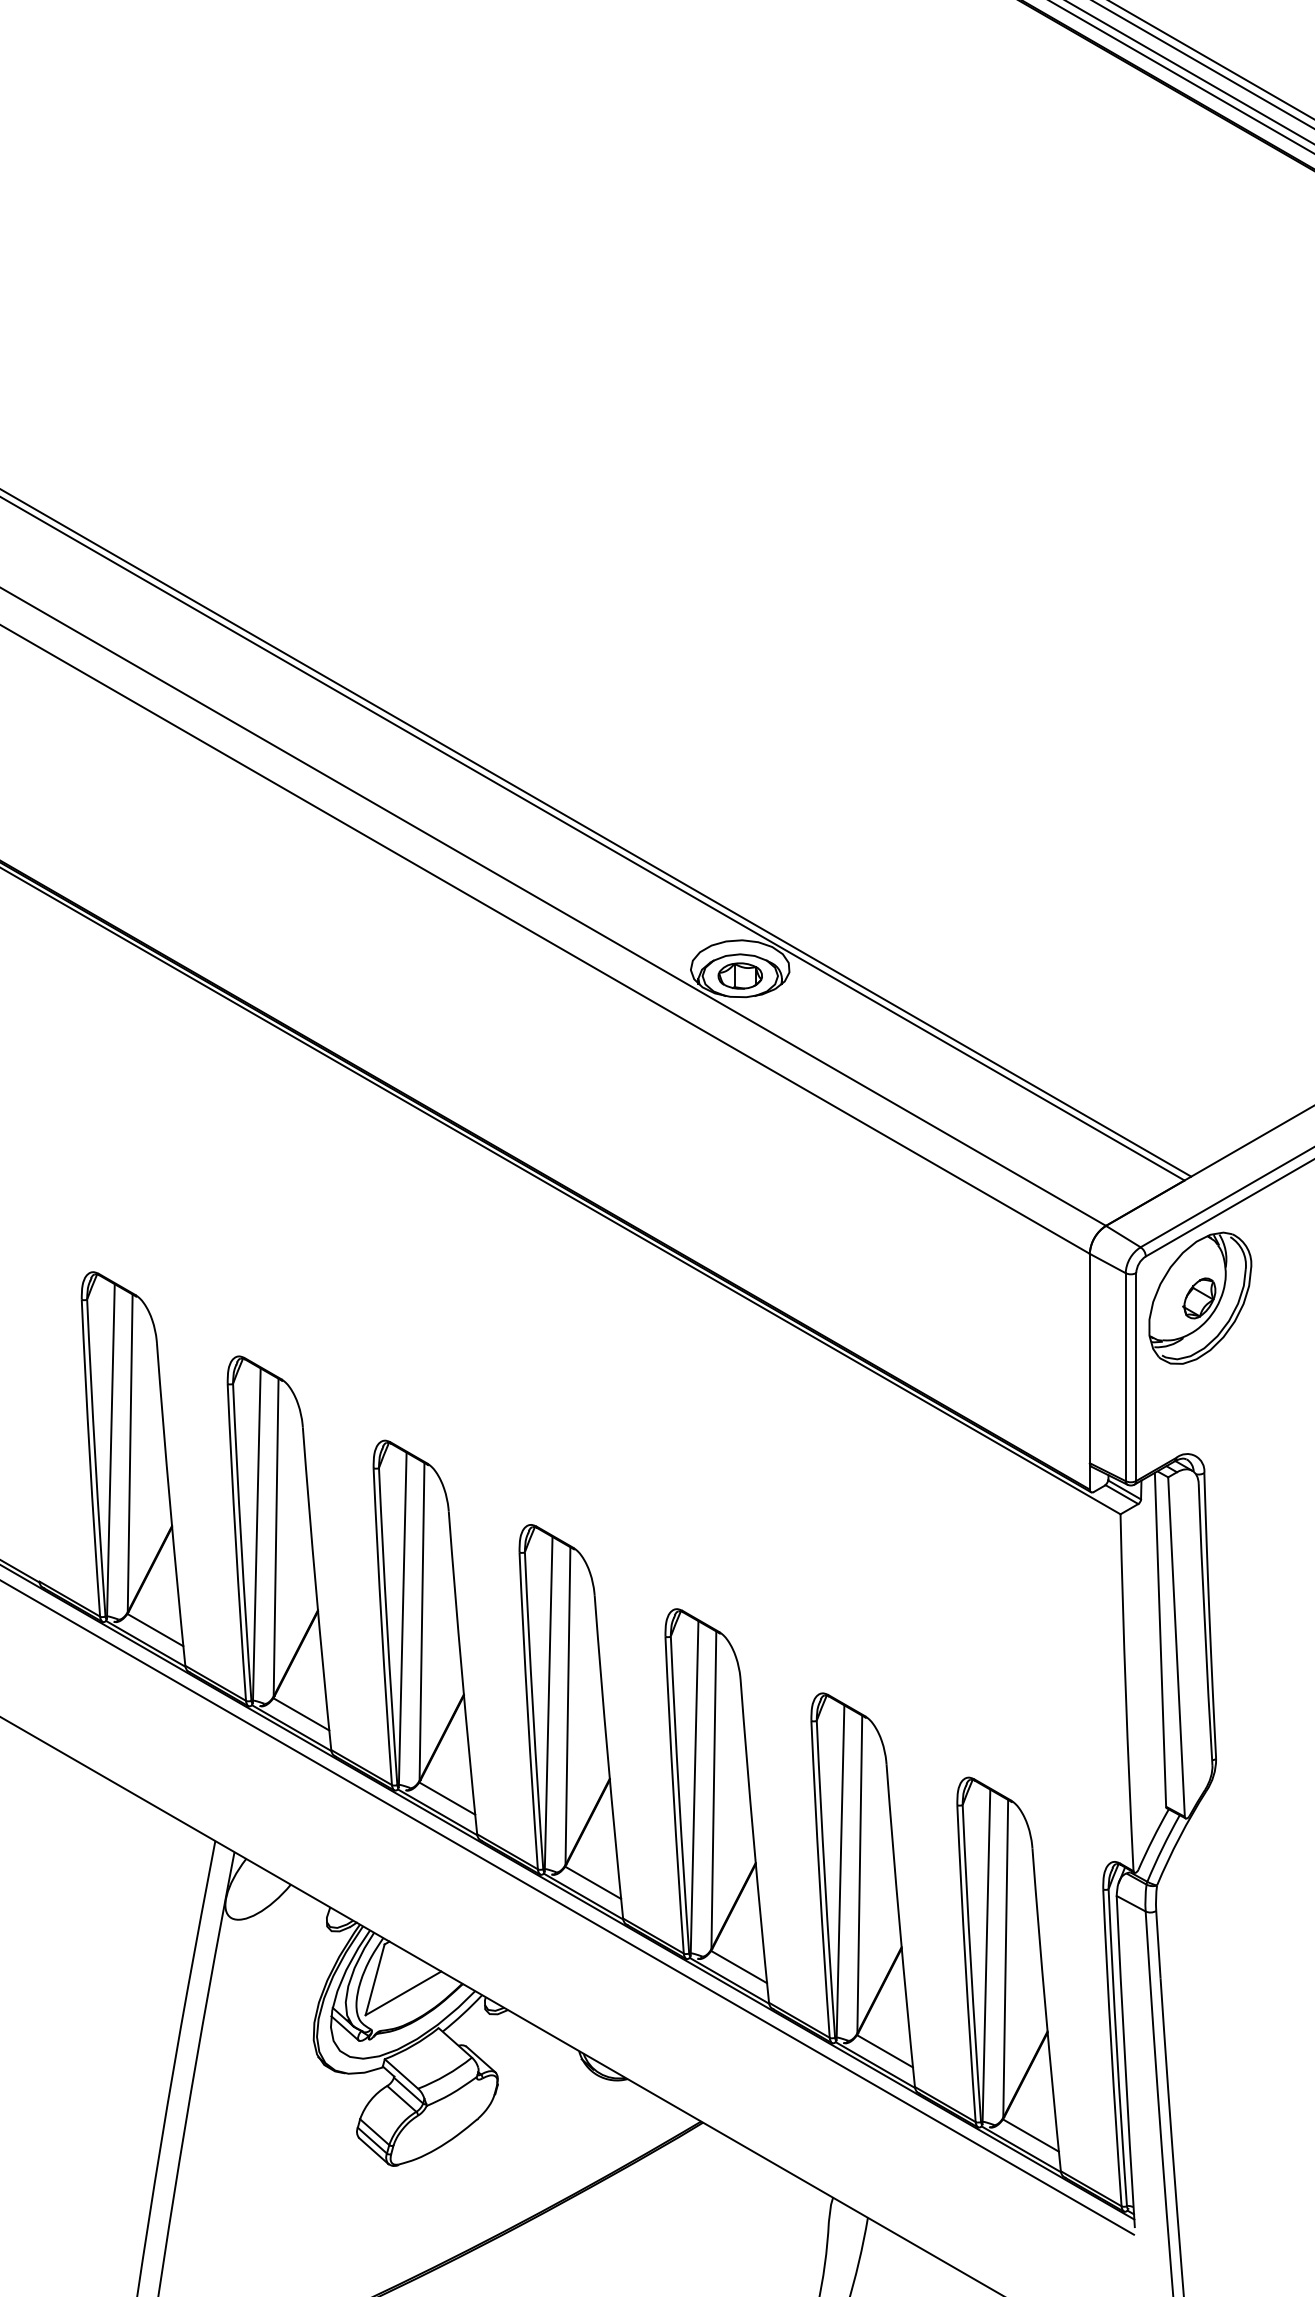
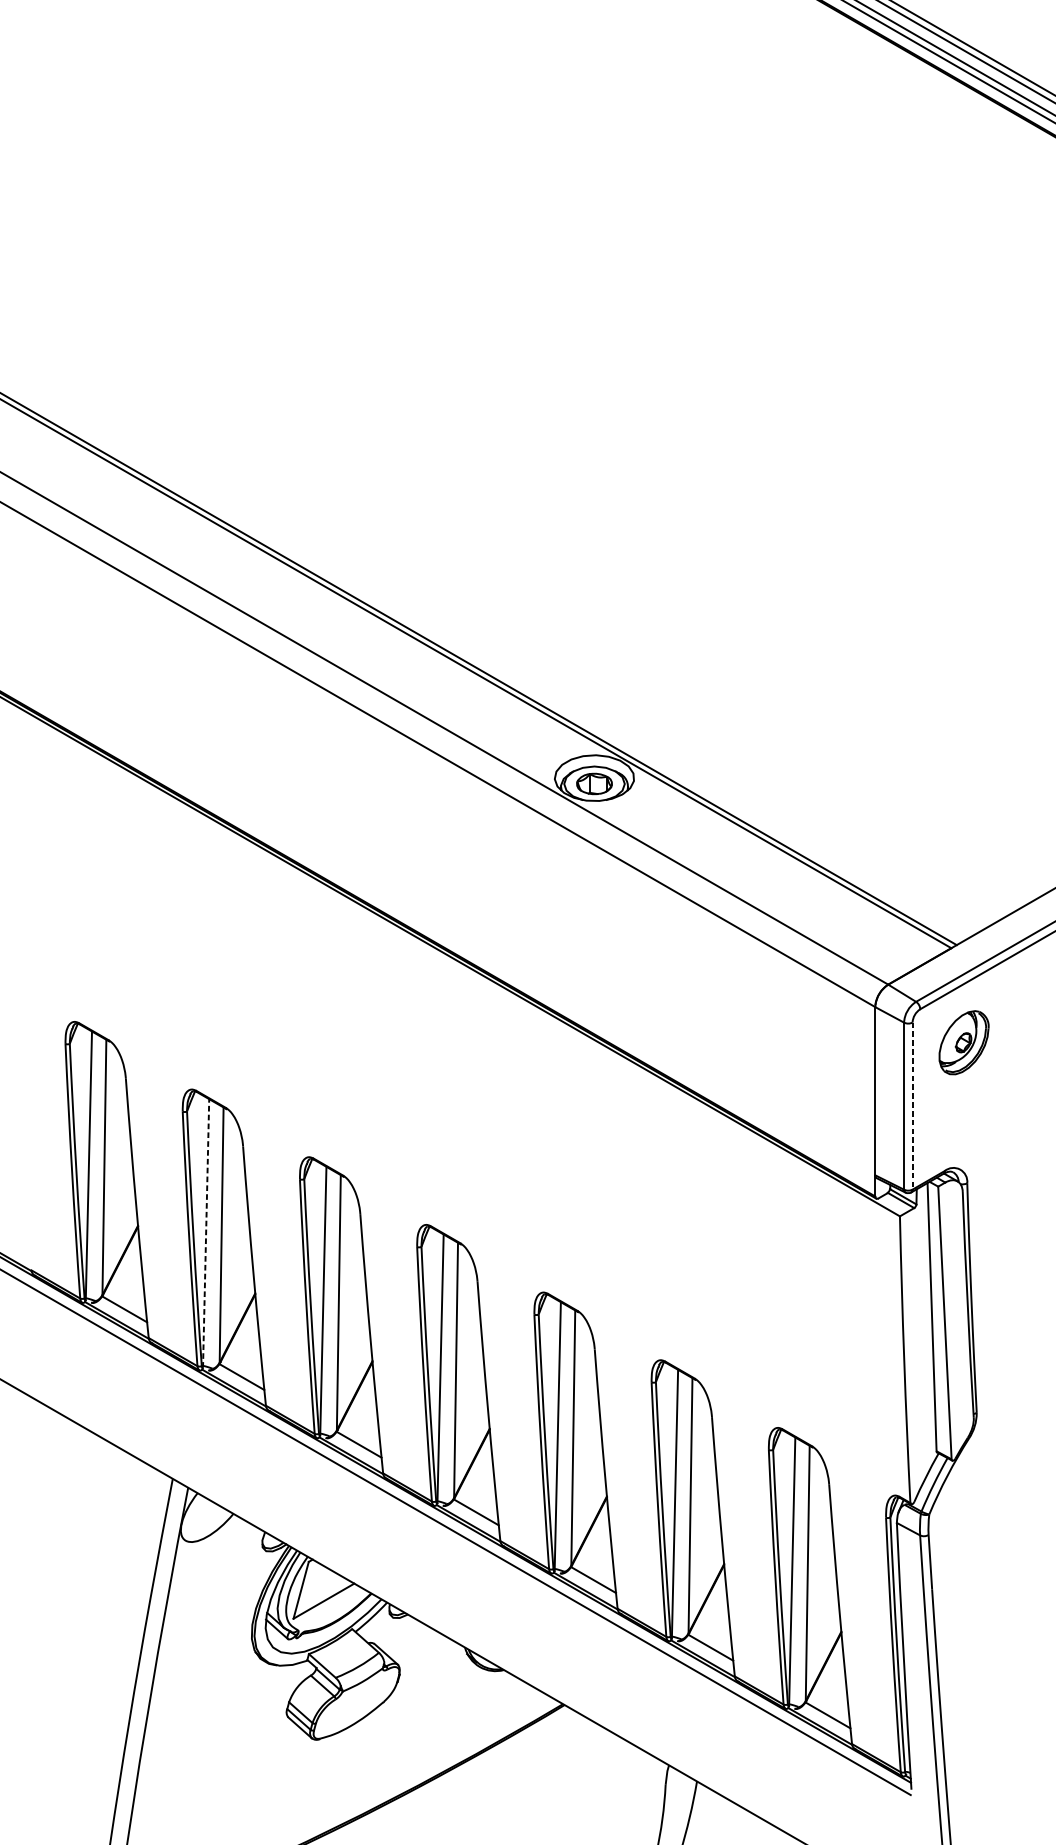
part: (1200, 1297) -> (964, 1042), size x0.6
line: (1136, 1377) -> (912, 1106), solid -> dashed
line: (256, 1535) -> (205, 1233), solid -> dashed

